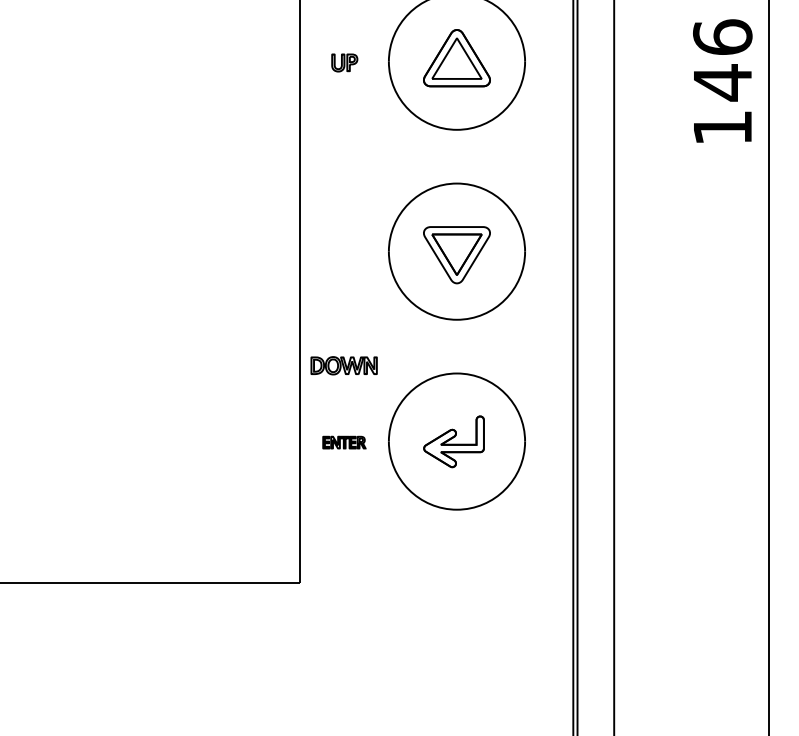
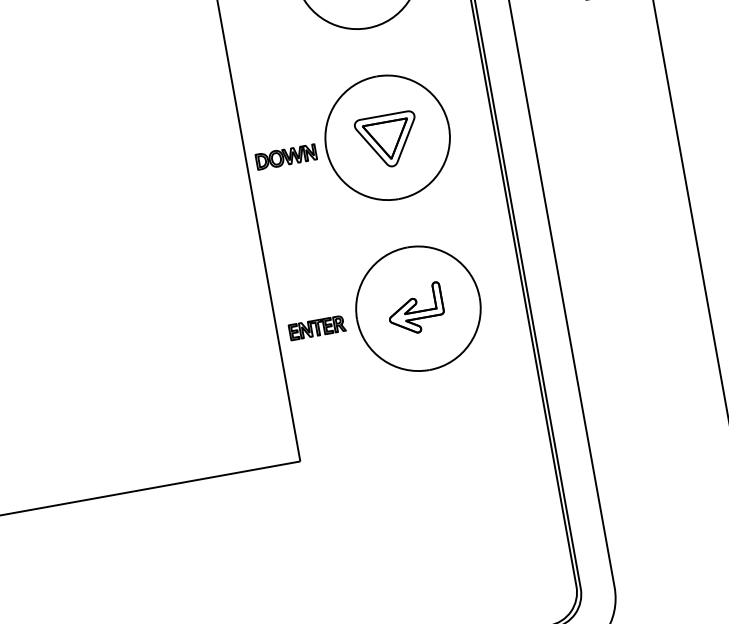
part: (343, 365) -> (285, 156), moved
part: (344, 442) -> (317, 327), size x1.43

